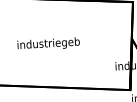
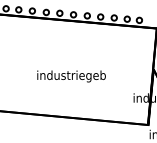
text: (48, 44) -> (71, 76), moved

